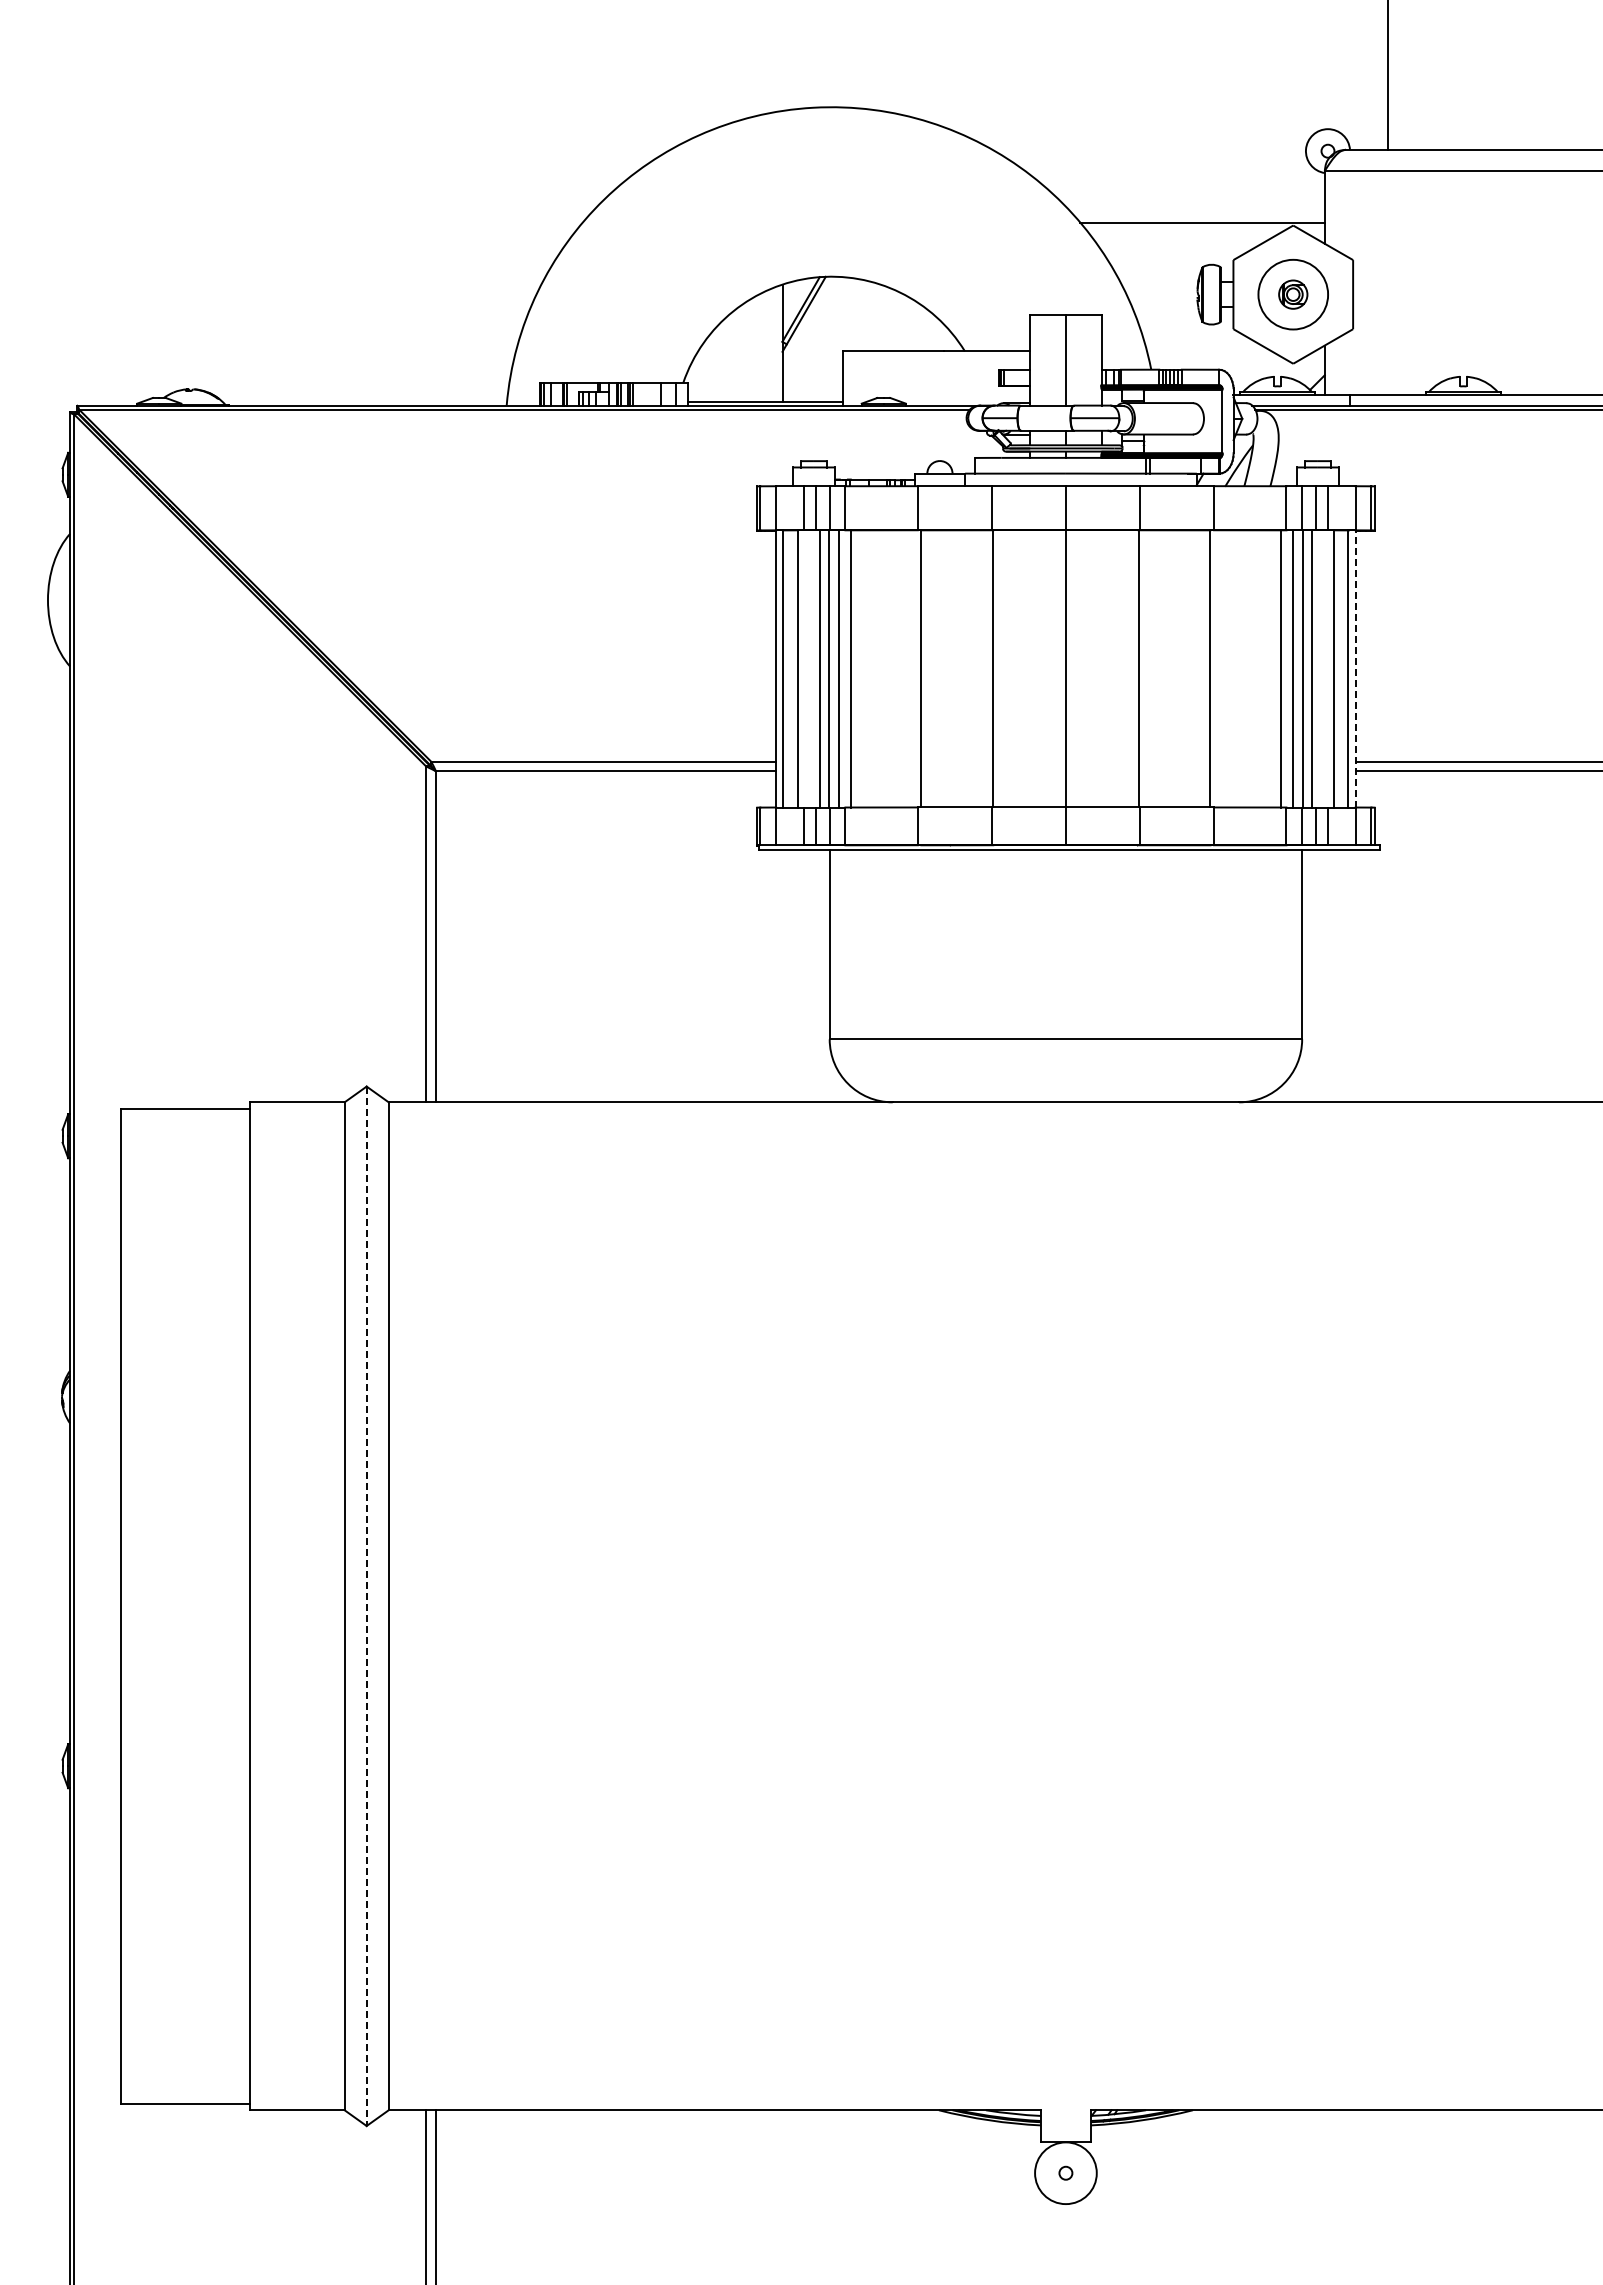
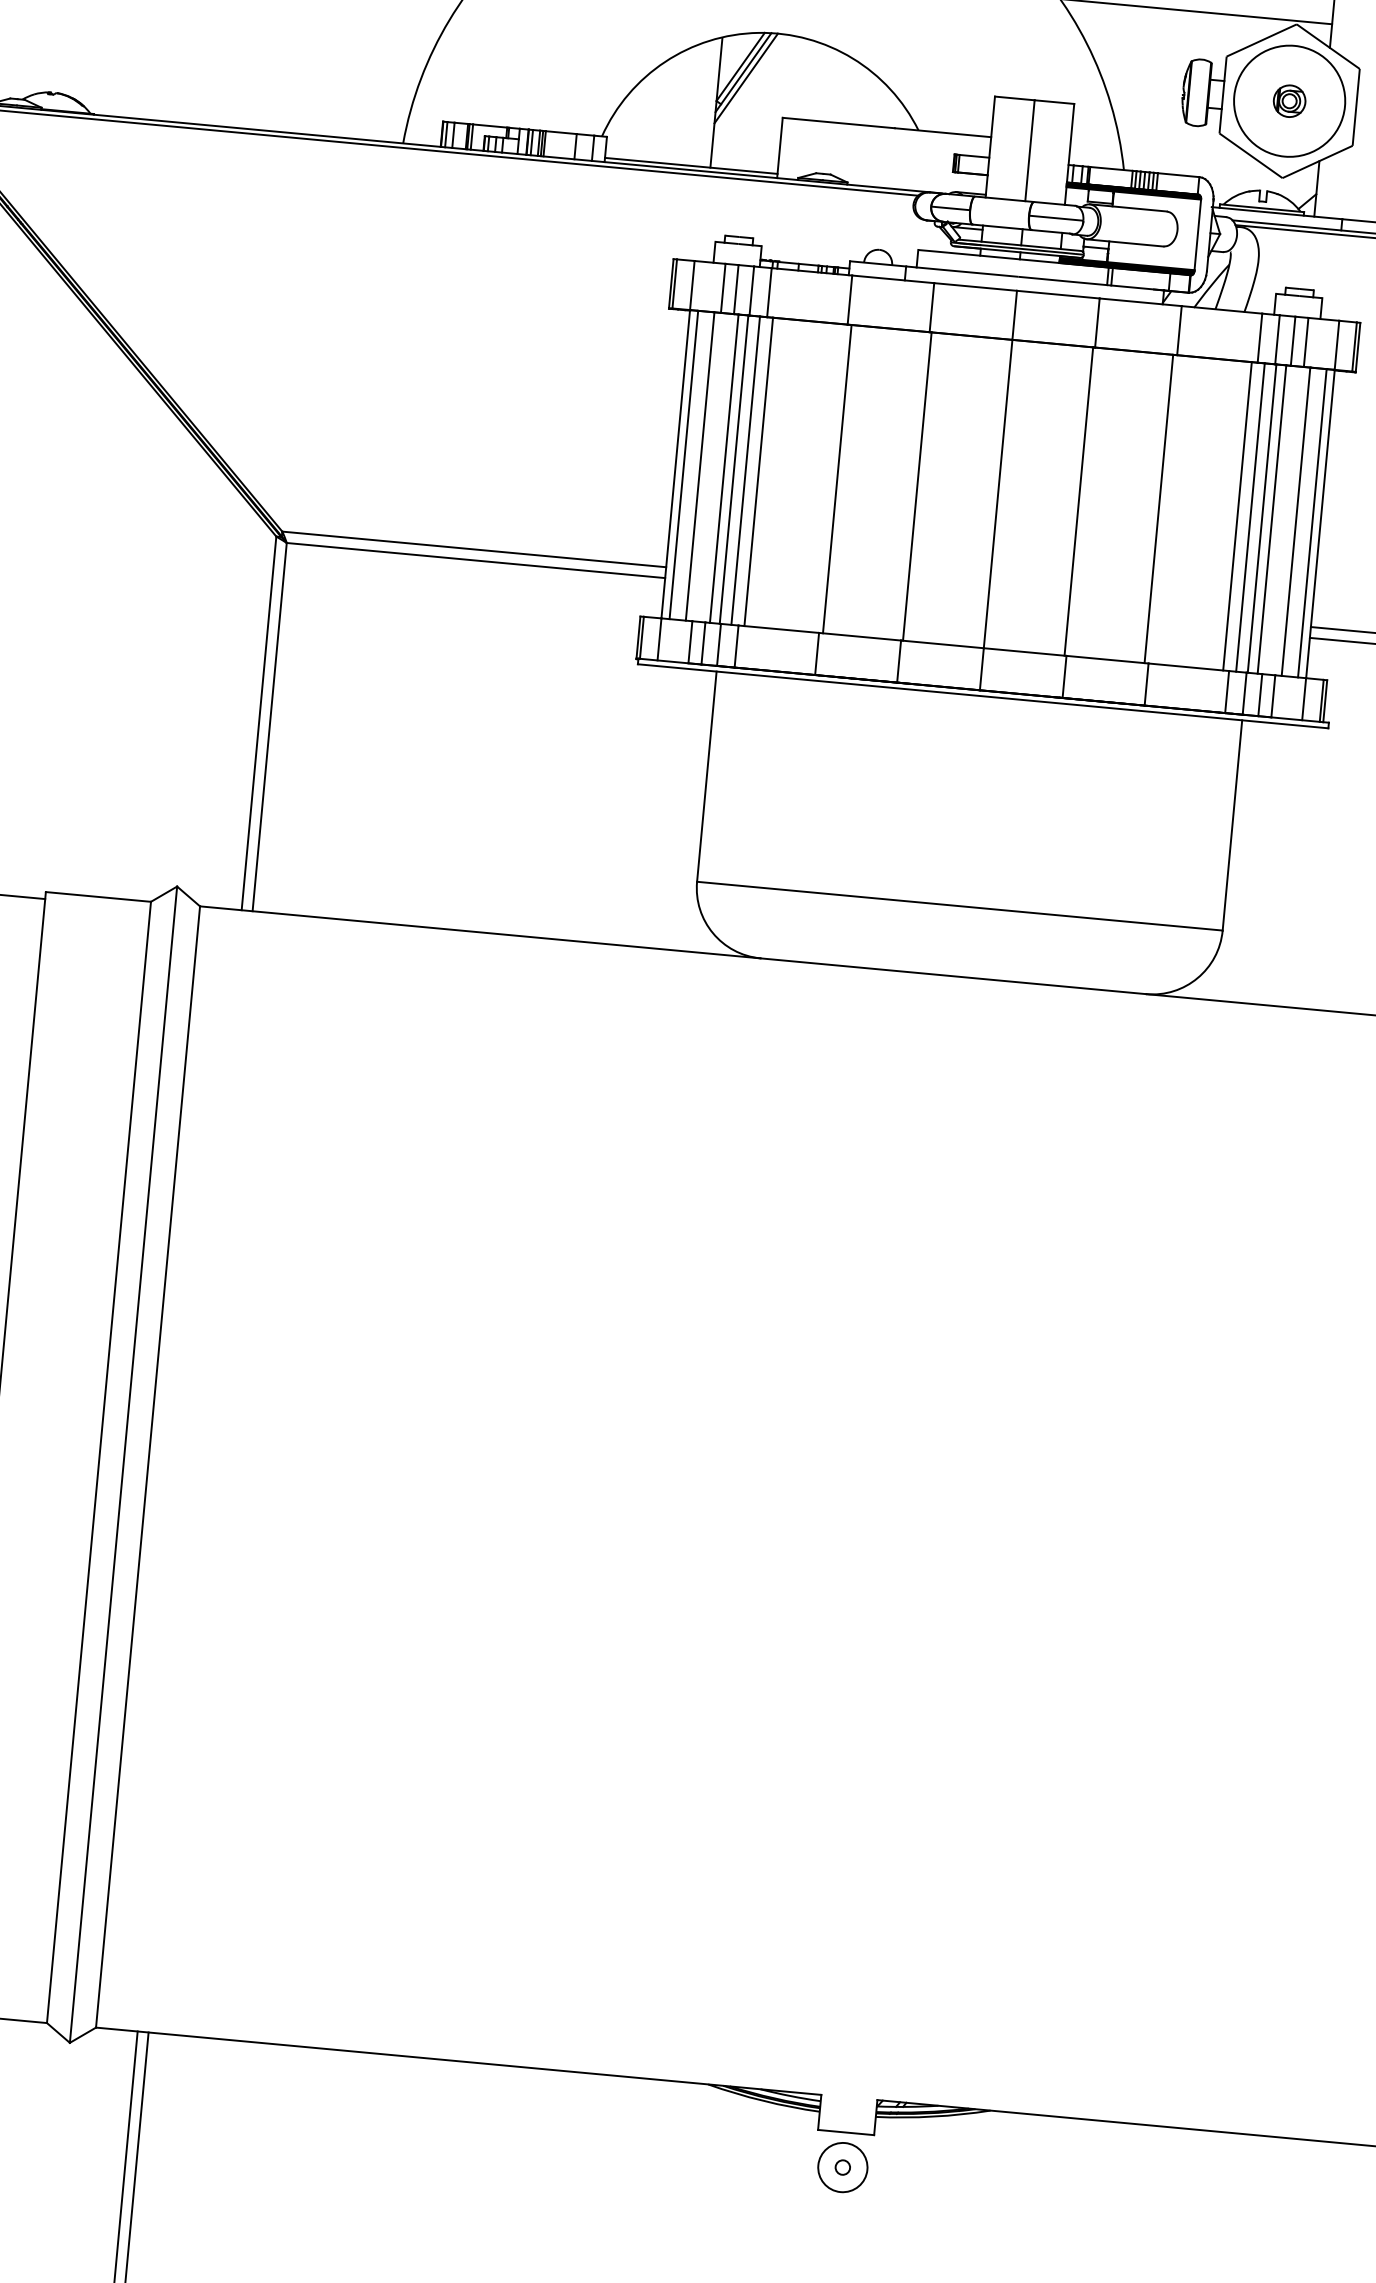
circle: (1293, 294) -> (1289, 101), size x1.43
line: (806, 318) -> (745, 77), added
line: (1355, 668) -> (1320, 523), dashed -> solid
line: (366, 1606) -> (123, 1464), dashed -> solid
circle: (1065, 2173) -> (842, 2167), size x0.71

